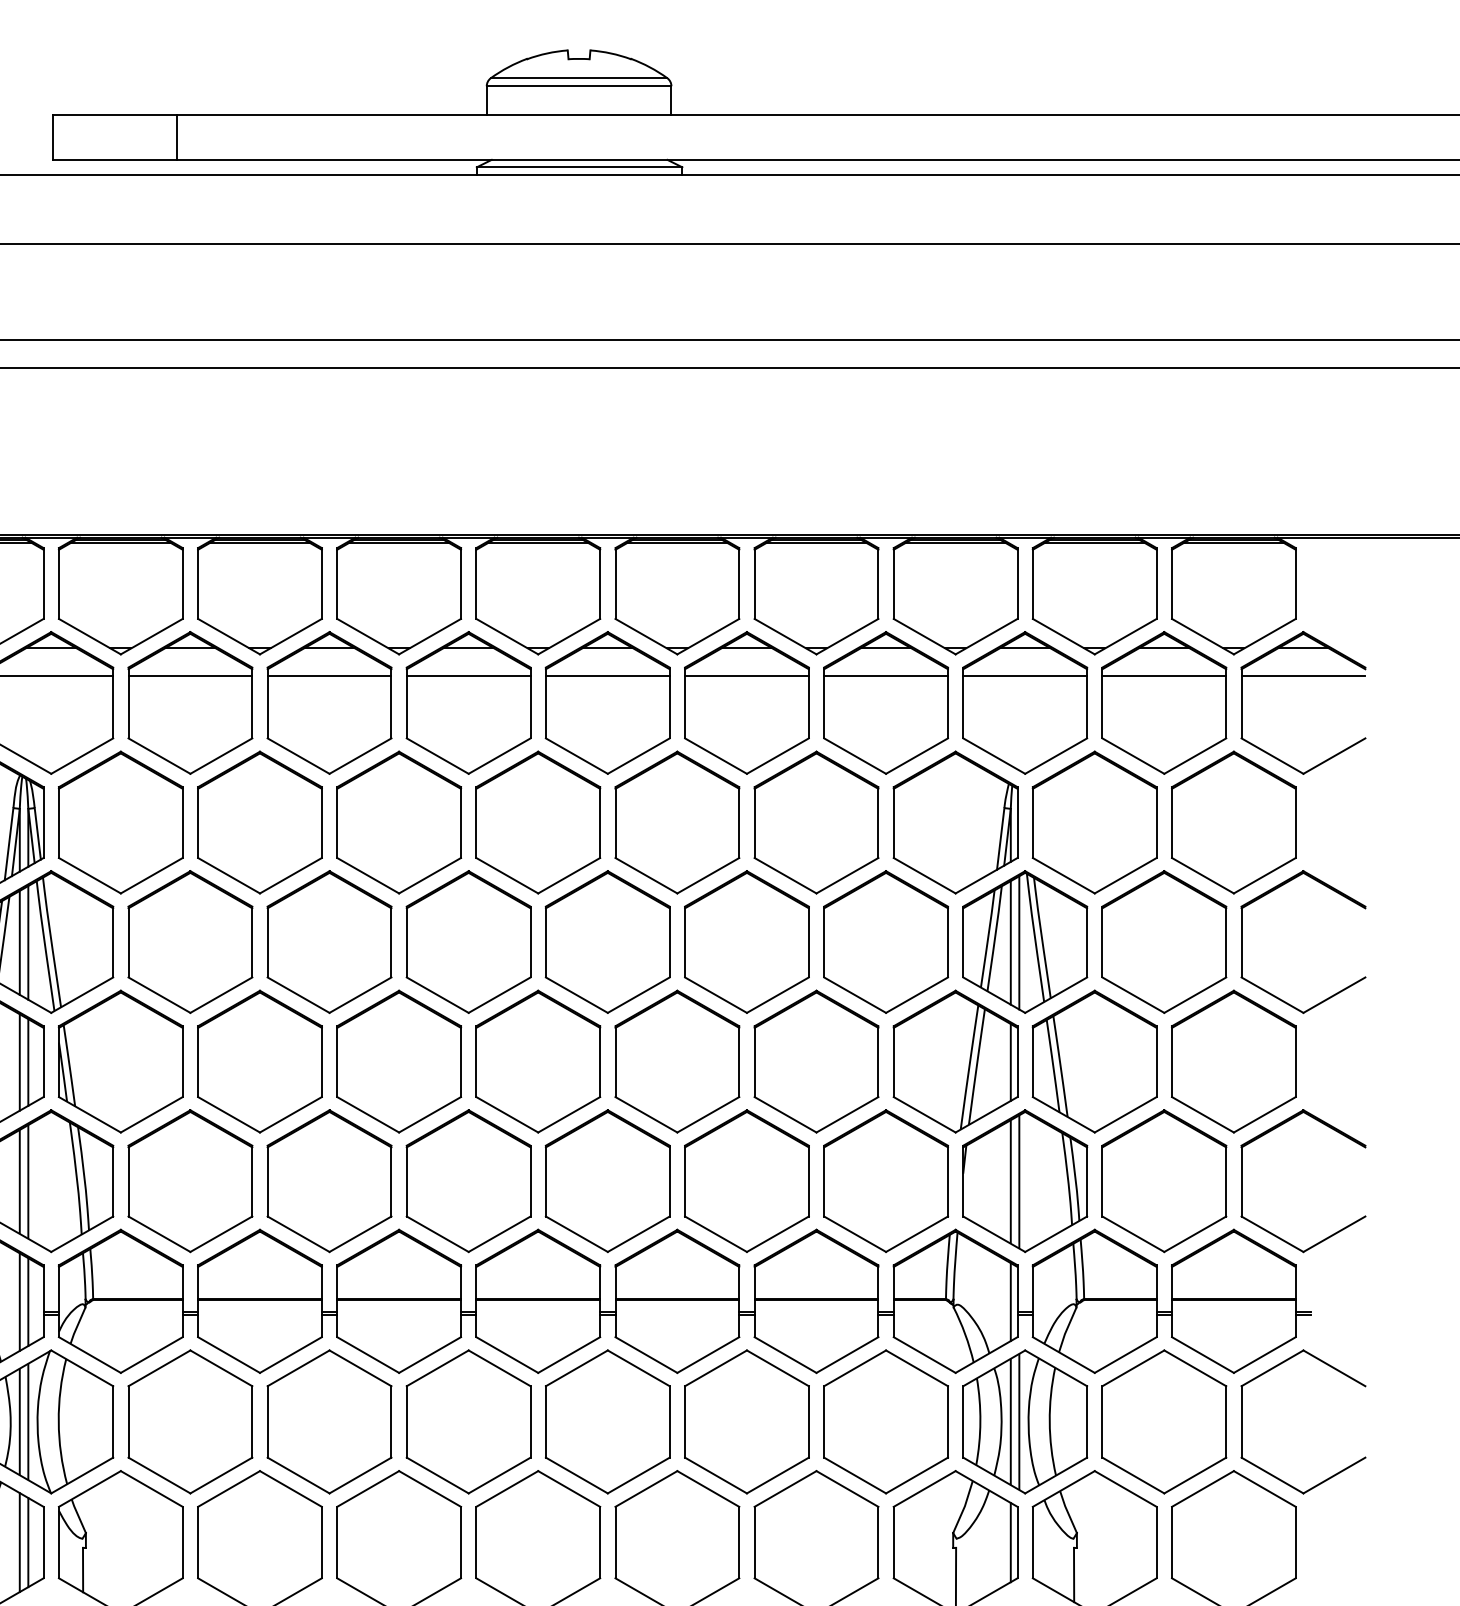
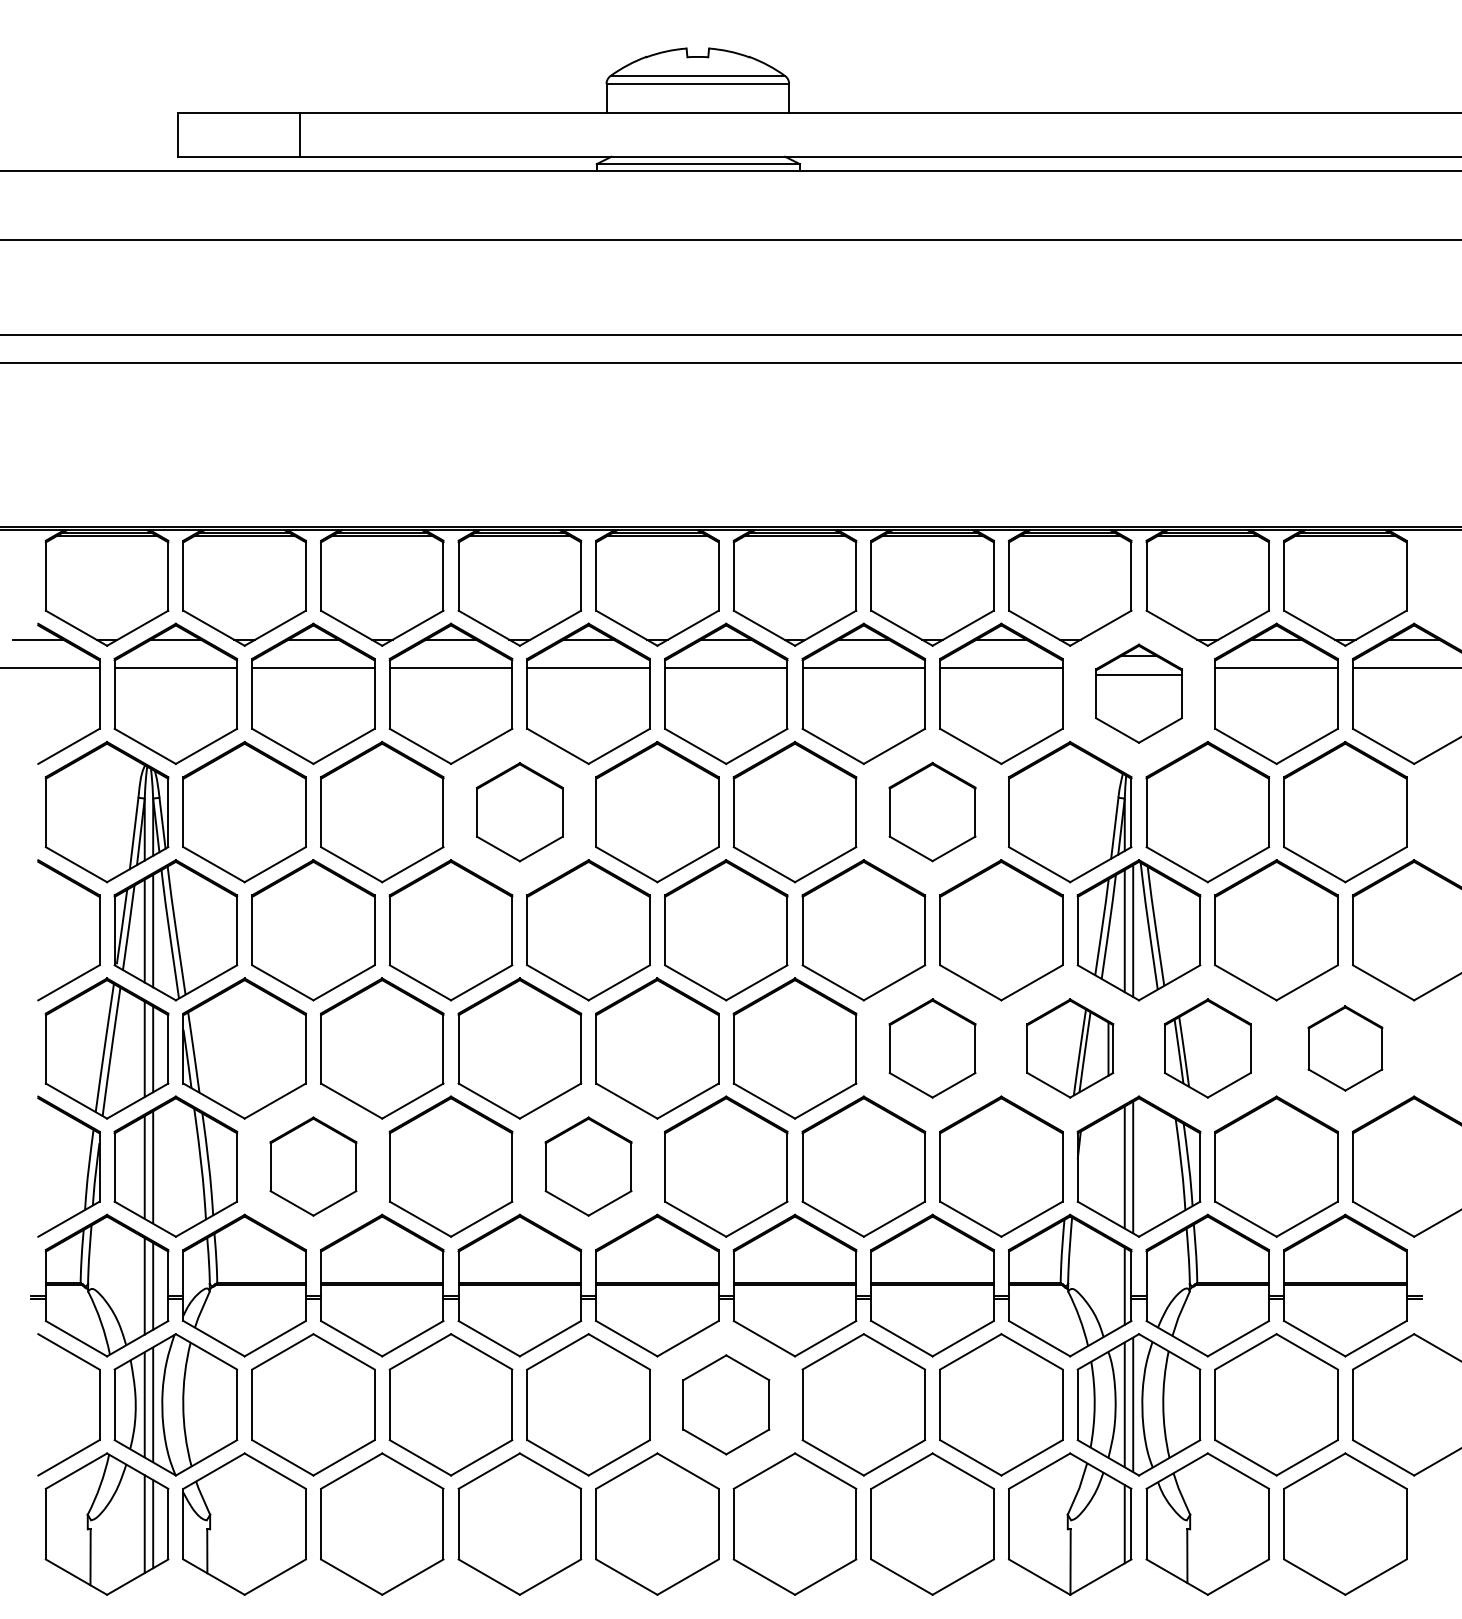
part: (1024, 702) -> (1138, 693), size x0.7
part: (816, 821) -> (932, 811), size x0.7
part: (398, 822) -> (519, 812), size x0.7
part: (816, 1061) -> (932, 1048), size x0.7
part: (955, 1061) -> (1070, 1048), size x0.7
part: (1094, 1061) -> (1207, 1048), size x0.7
part: (1234, 1061) -> (1345, 1048), size x0.6
part: (190, 1180) -> (313, 1166), size x0.7
part: (468, 1180) -> (588, 1166), size x0.7
part: (608, 1421) -> (726, 1404), size x0.7

